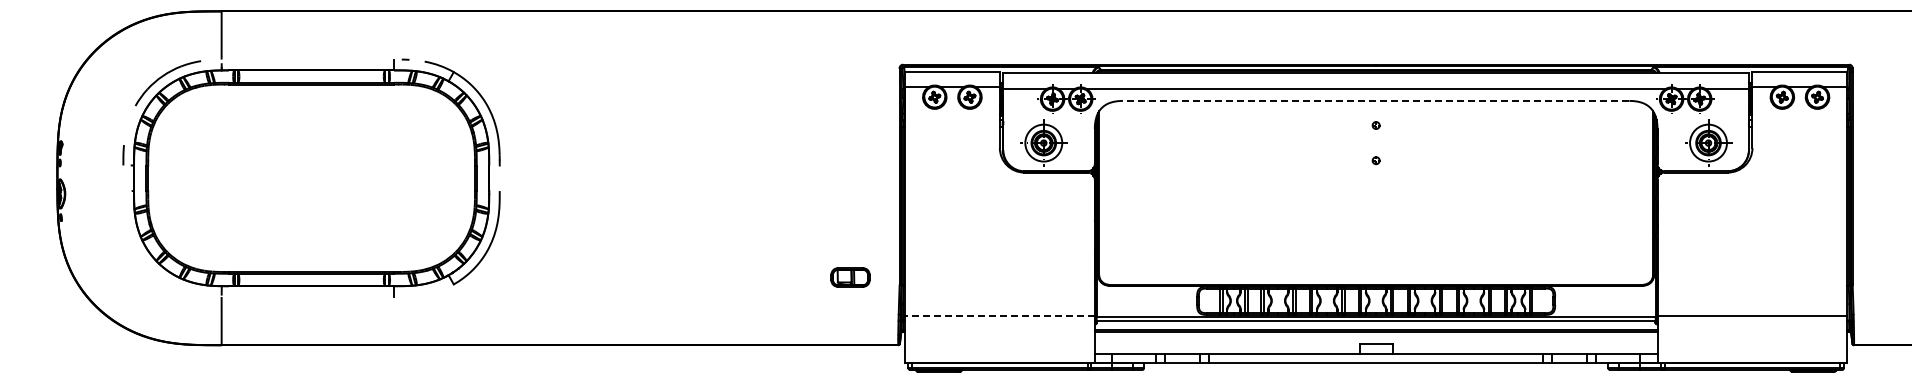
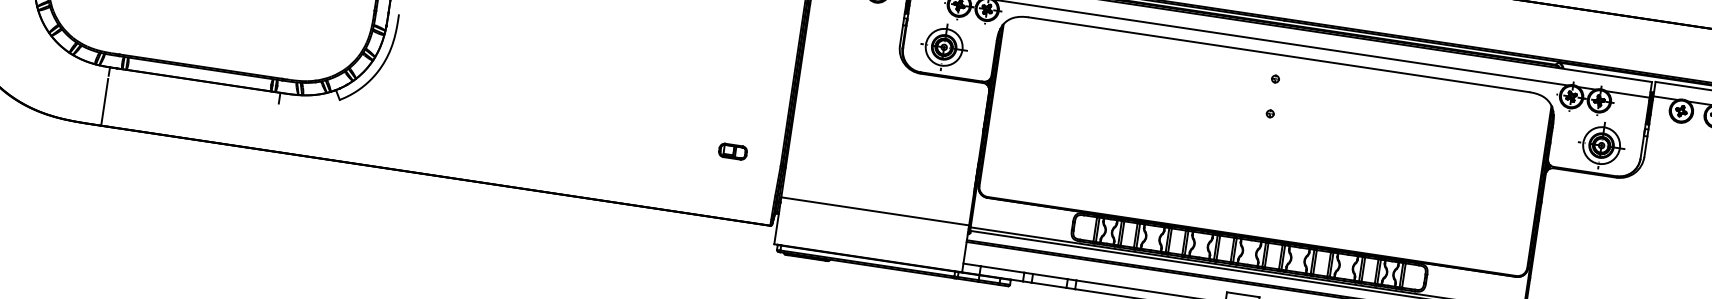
line: (1375, 100) -> (1278, 54), dashed -> solid
part: (849, 277) -> (732, 151), size x0.71
line: (999, 315) -> (874, 211), dashed -> solid

